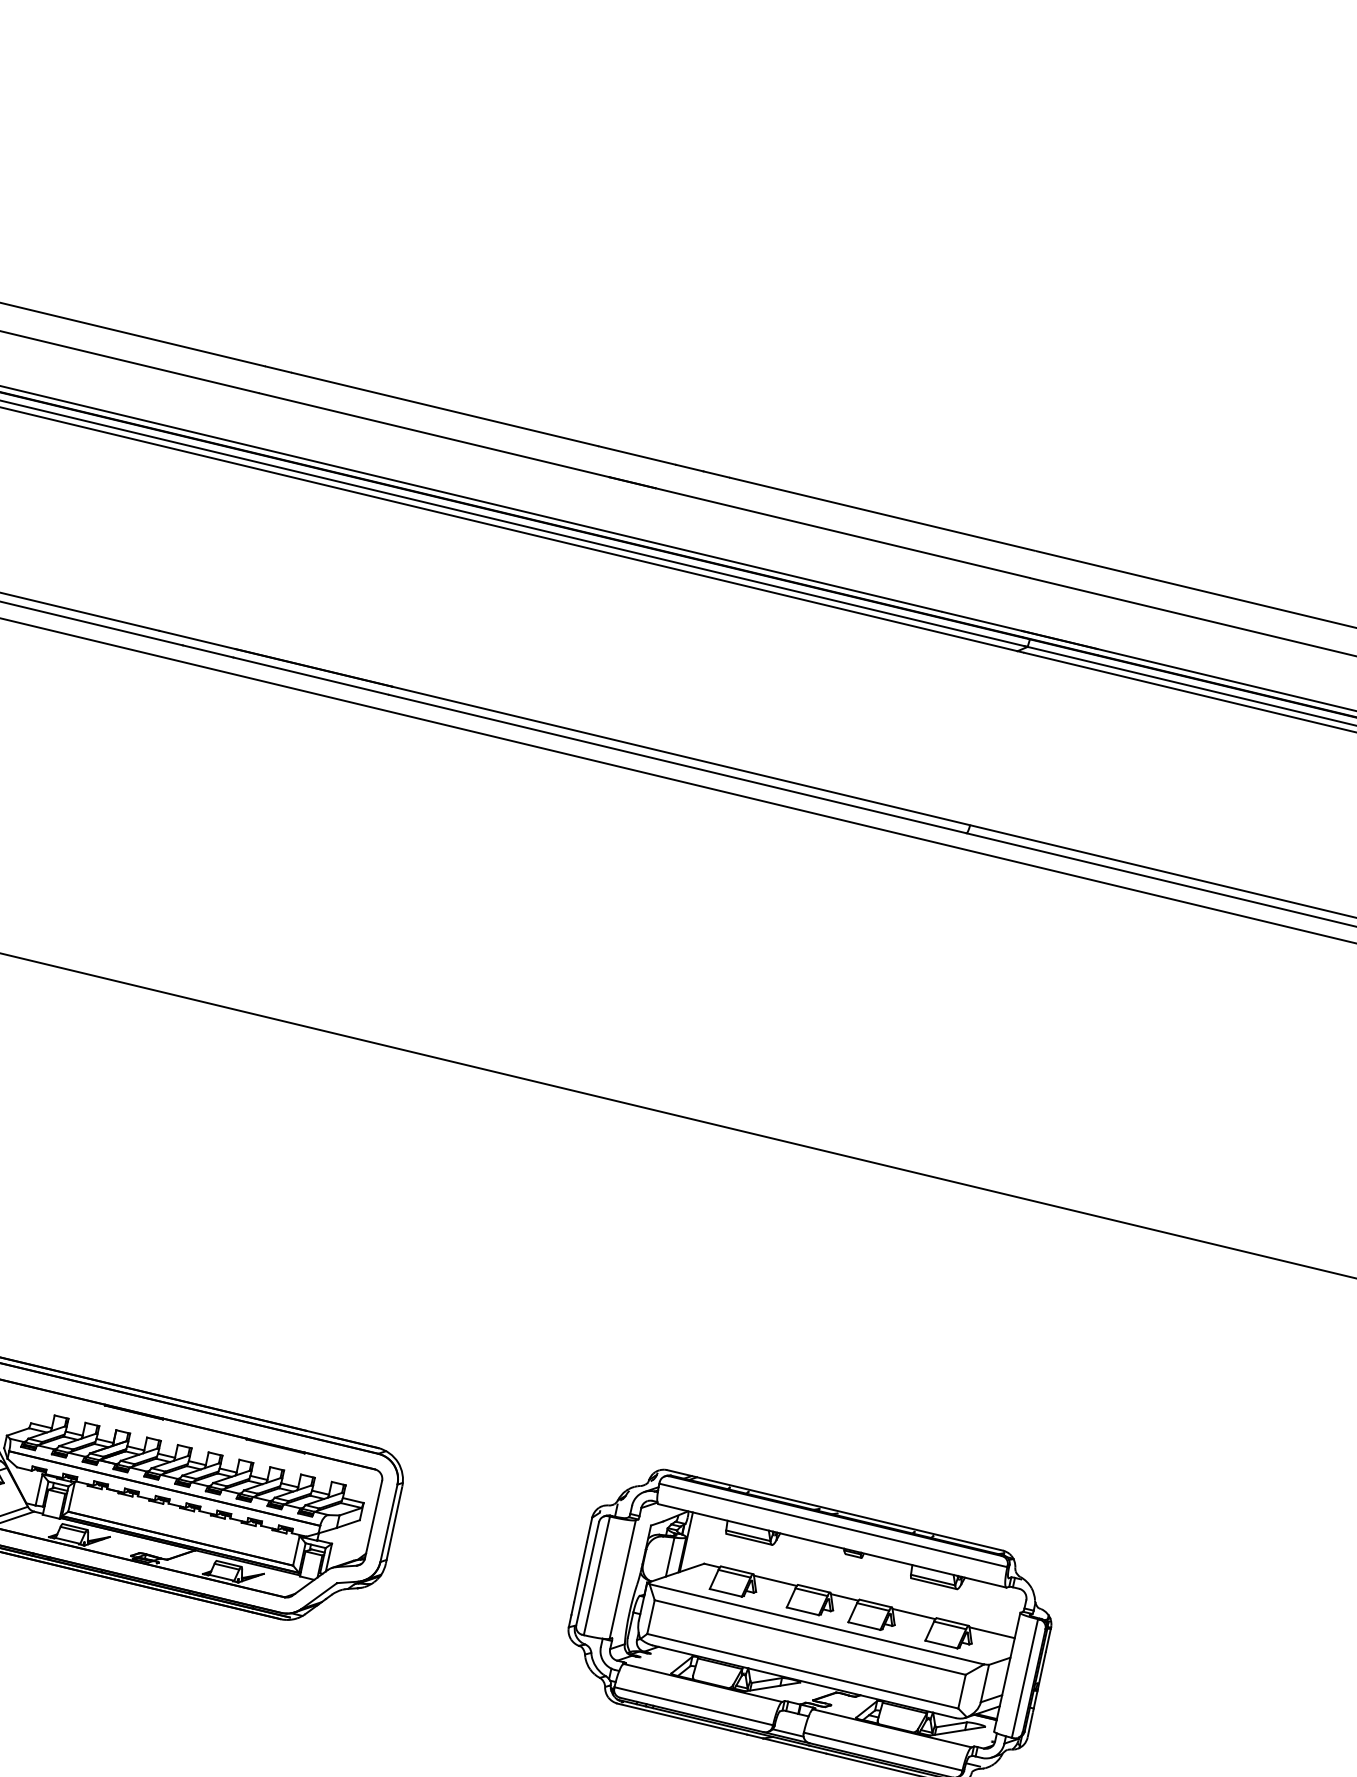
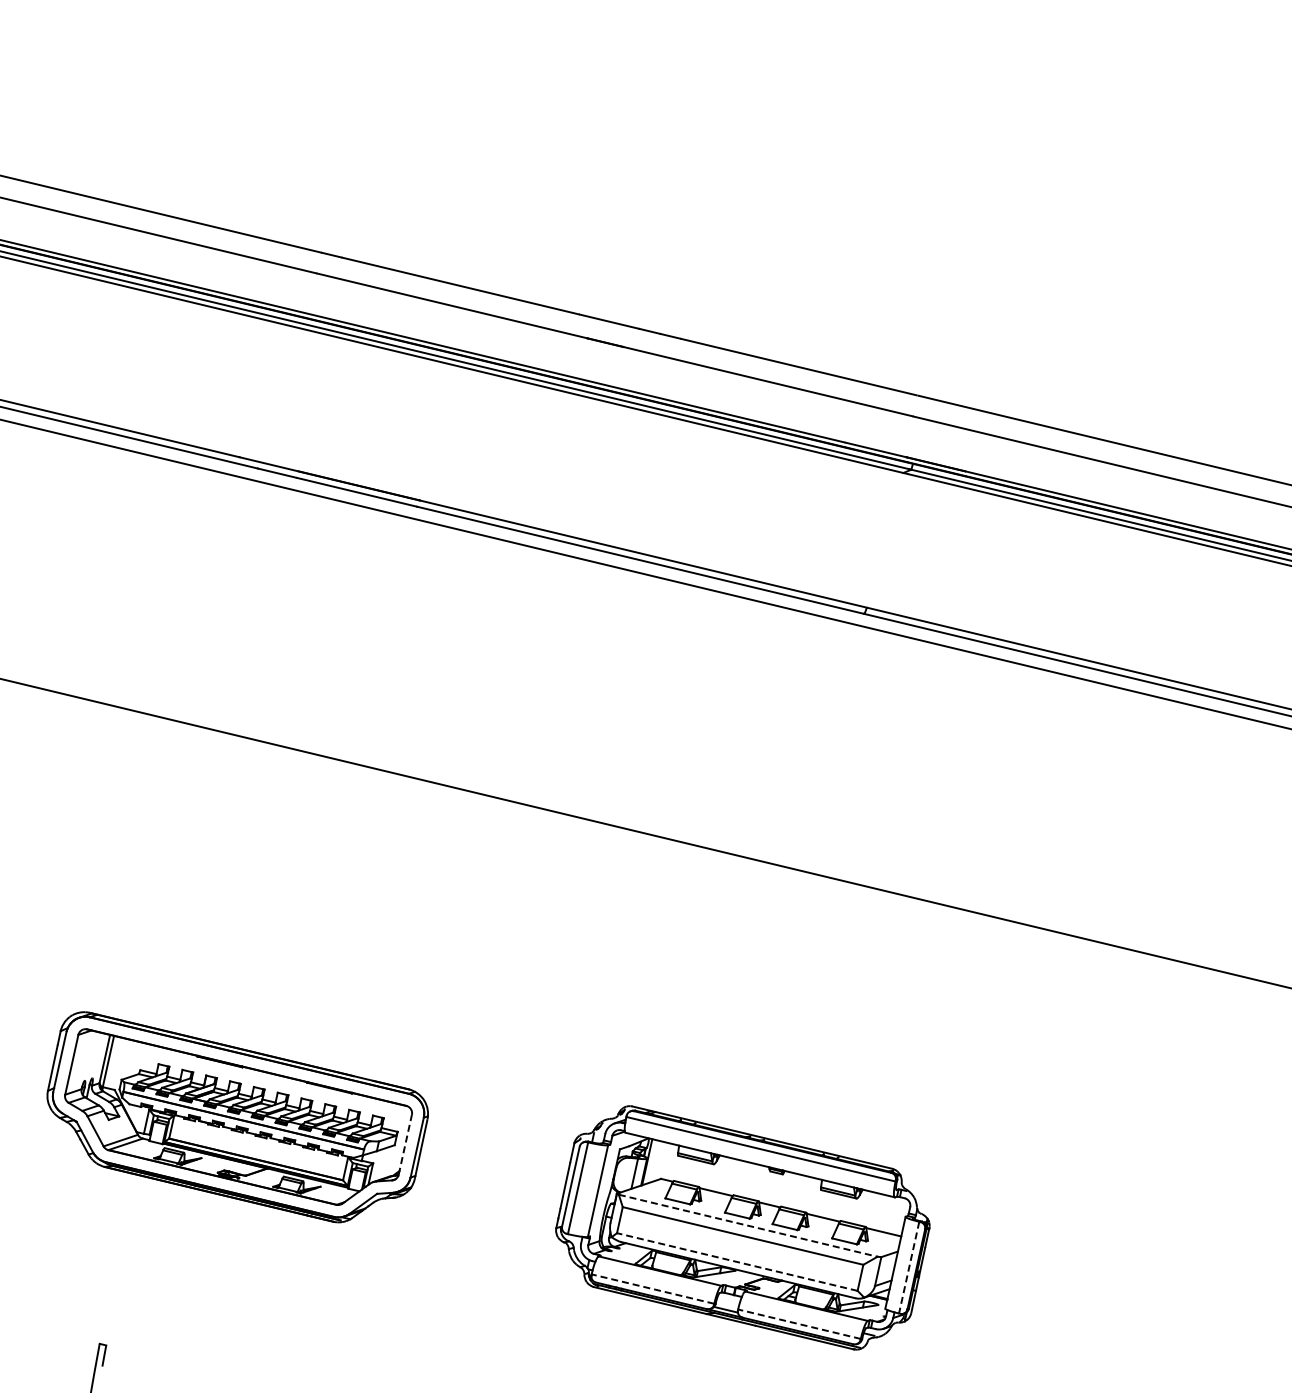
line: (373, 1519) -> (405, 1144), solid -> dashed
line: (817, 1624) -> (748, 1225), solid -> dashed
line: (803, 1671) -> (737, 1262), solid -> dashed
line: (1025, 1678) -> (909, 1267), solid -> dashed
line: (693, 1705) -> (652, 1288), solid -> dashed
line: (883, 1751) -> (799, 1324), solid -> dashed

